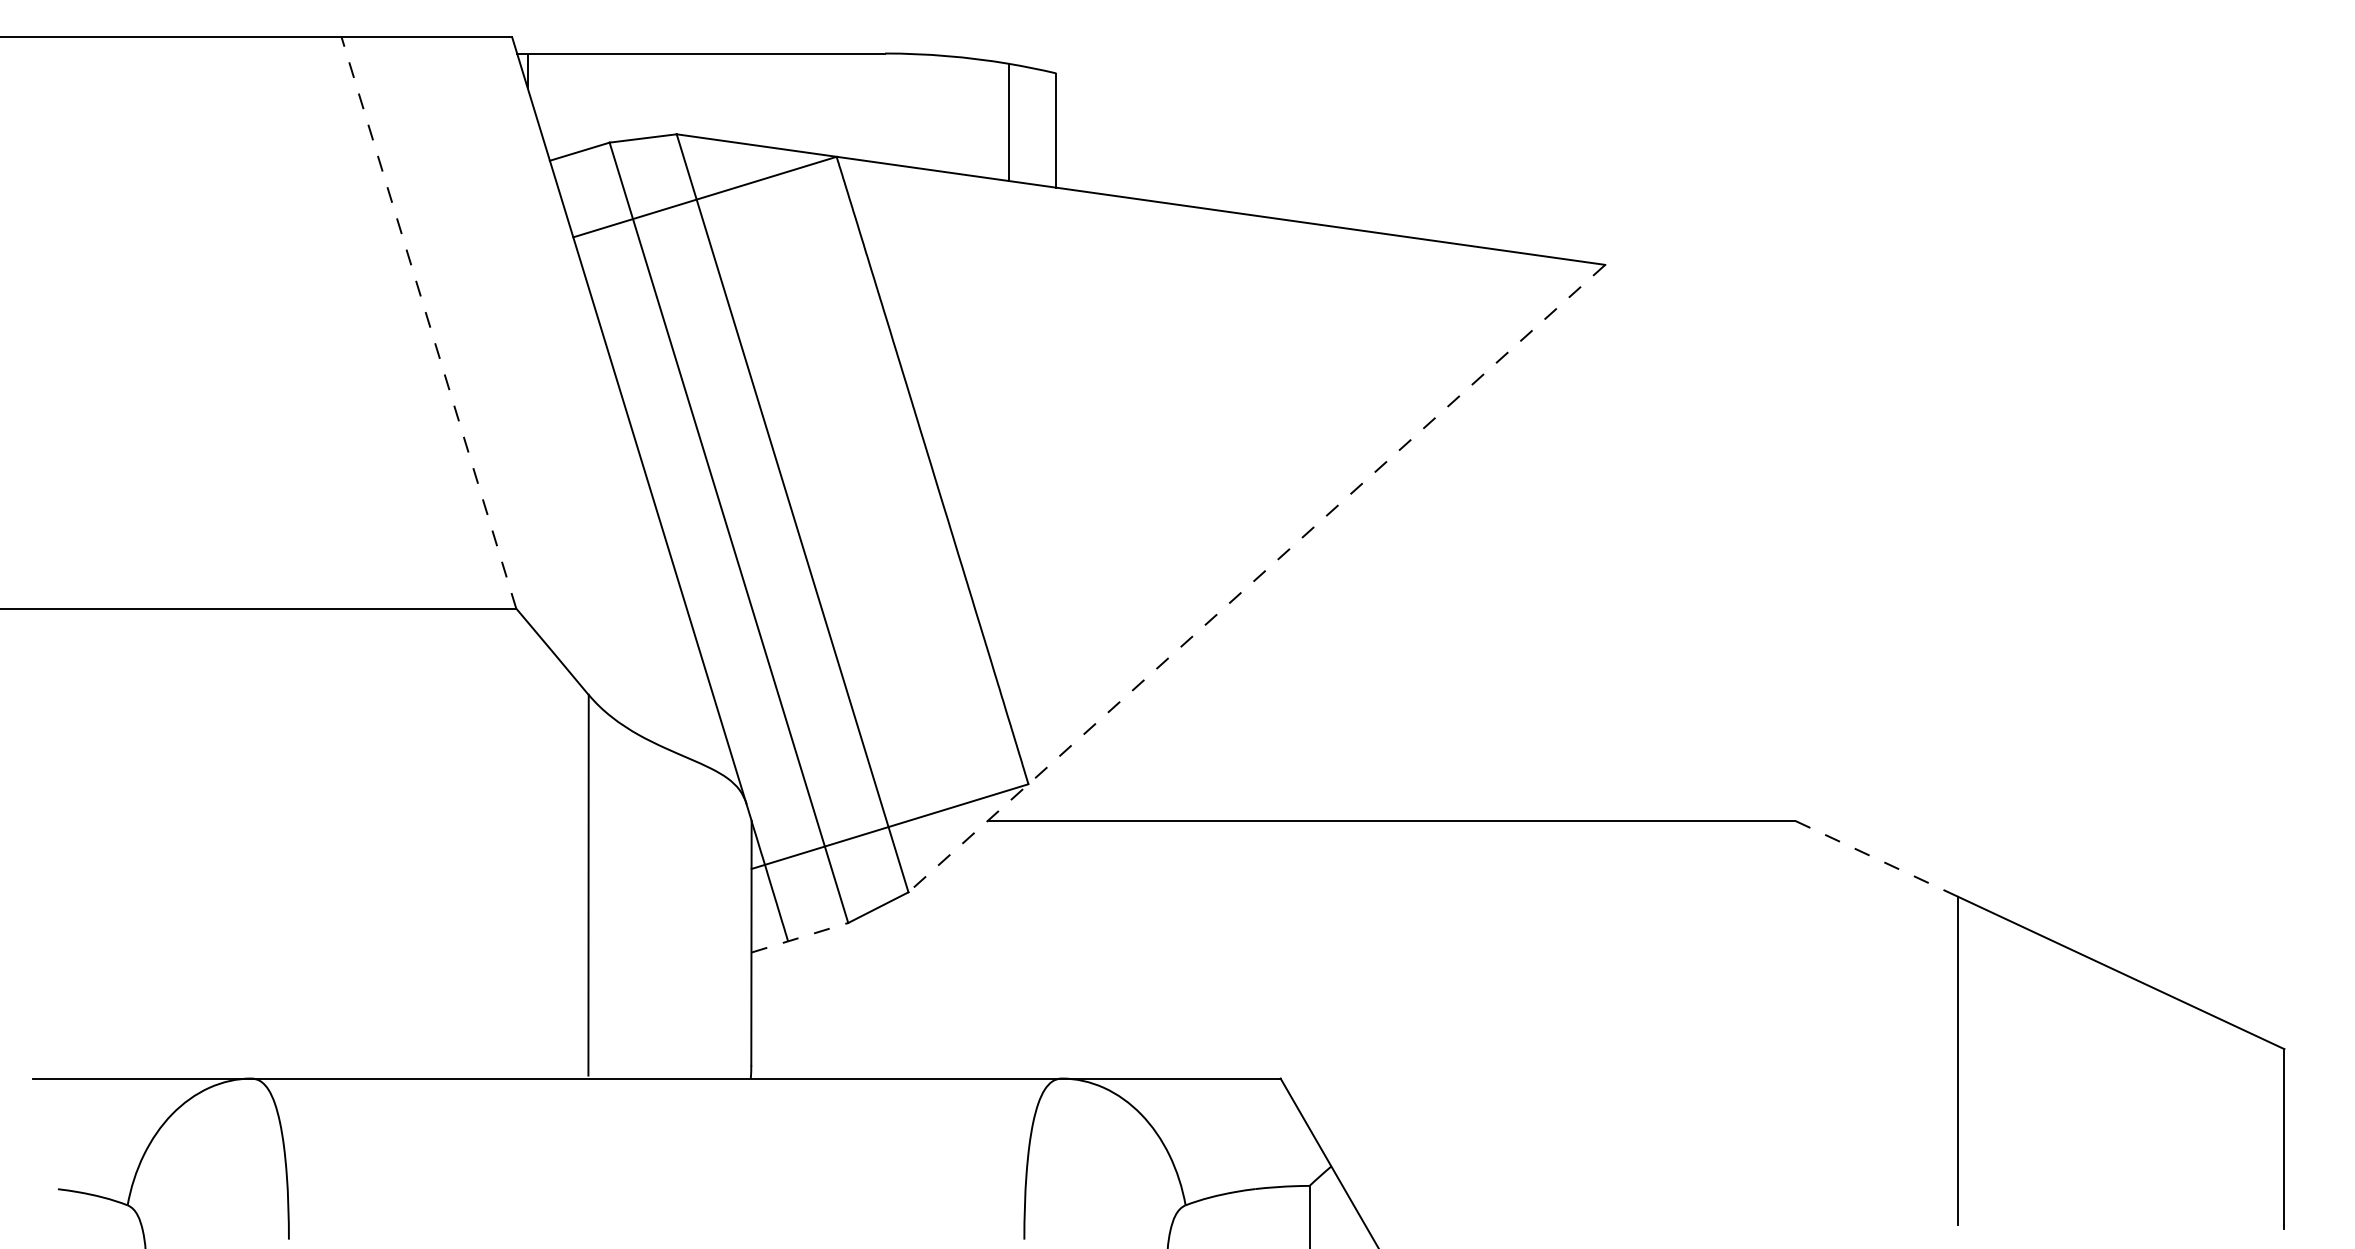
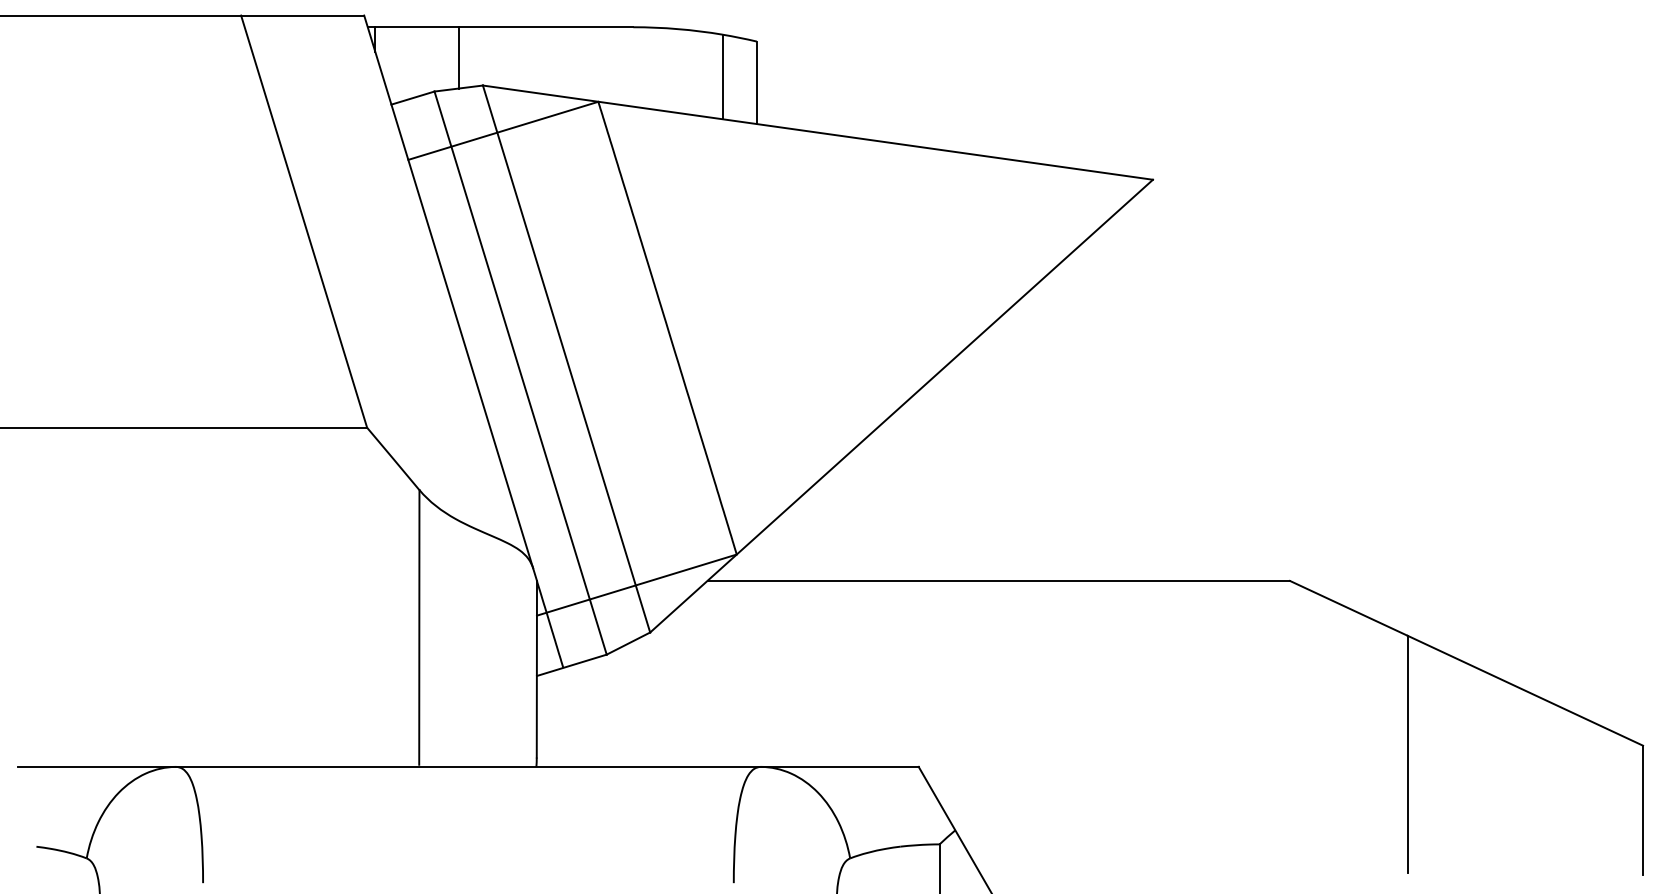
line: (642, 95) -> (458, 57), added
line: (428, 323) -> (303, 222), dashed -> solid
line: (1256, 578) -> (901, 406), dashed -> solid
line: (1876, 858) -> (1348, 608), dashed -> solid
line: (799, 937) -> (571, 665), dashed -> solid

